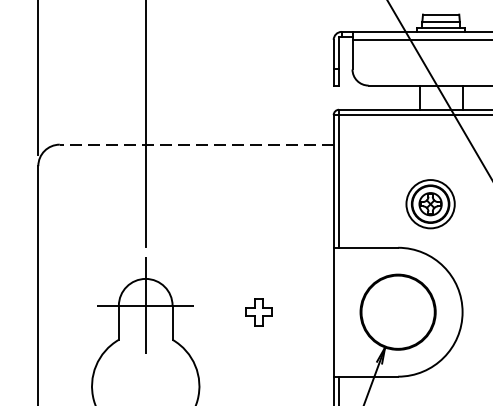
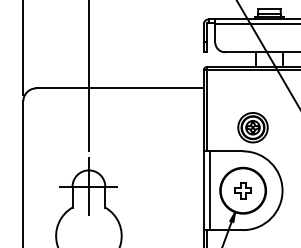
line: (197, 144) -> (120, 88), dashed -> solid
part: (429, 203) -> (252, 127), moved
part: (257, 311) -> (242, 190), moved
line: (344, 311) -> (210, 190), added

